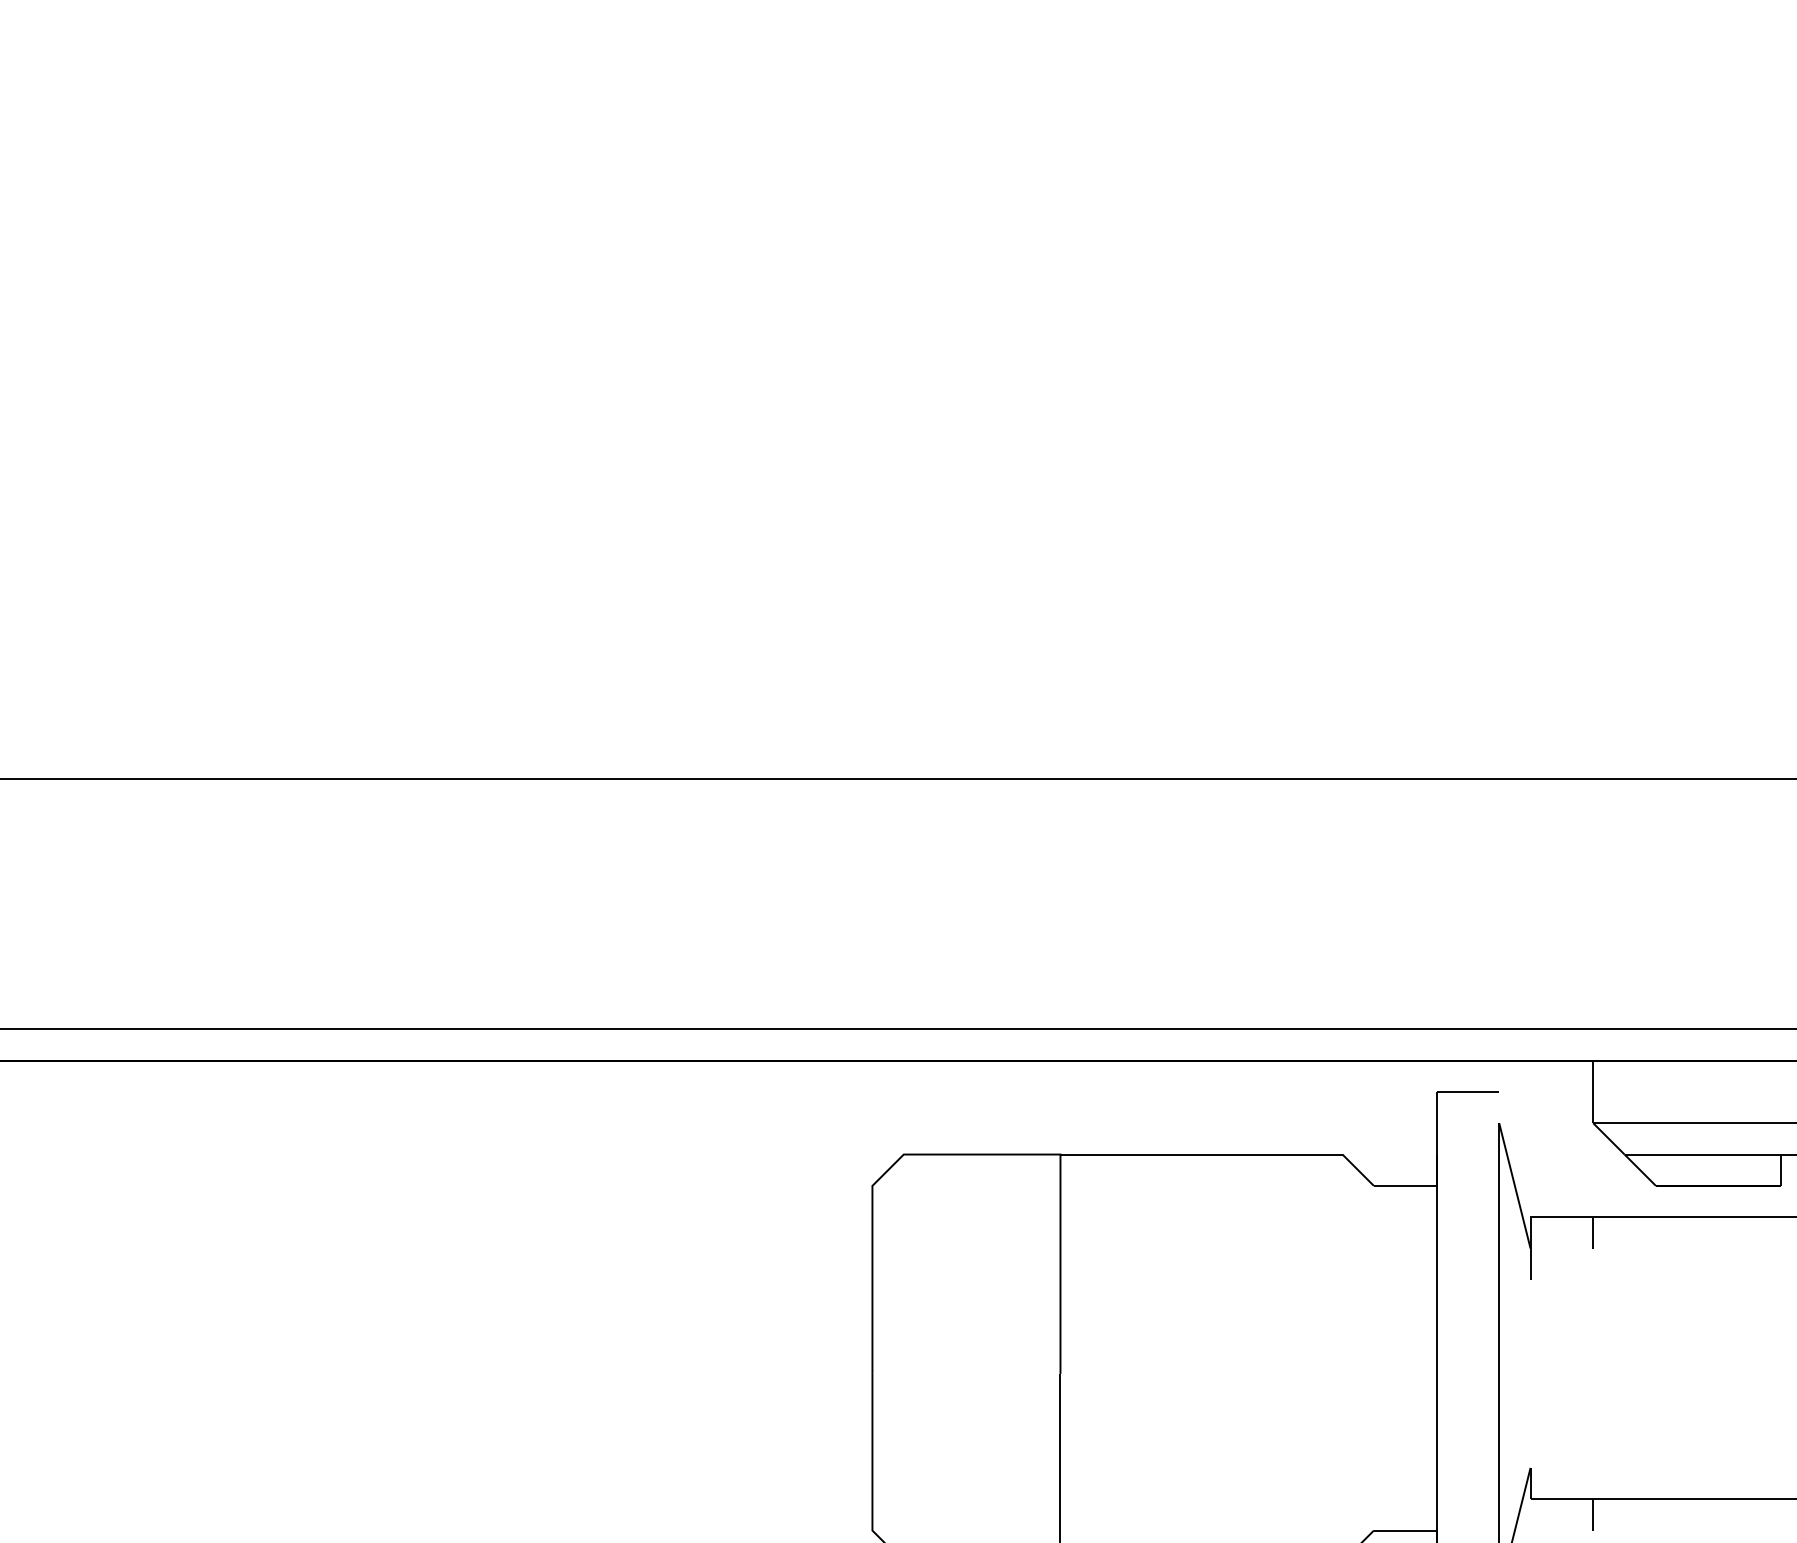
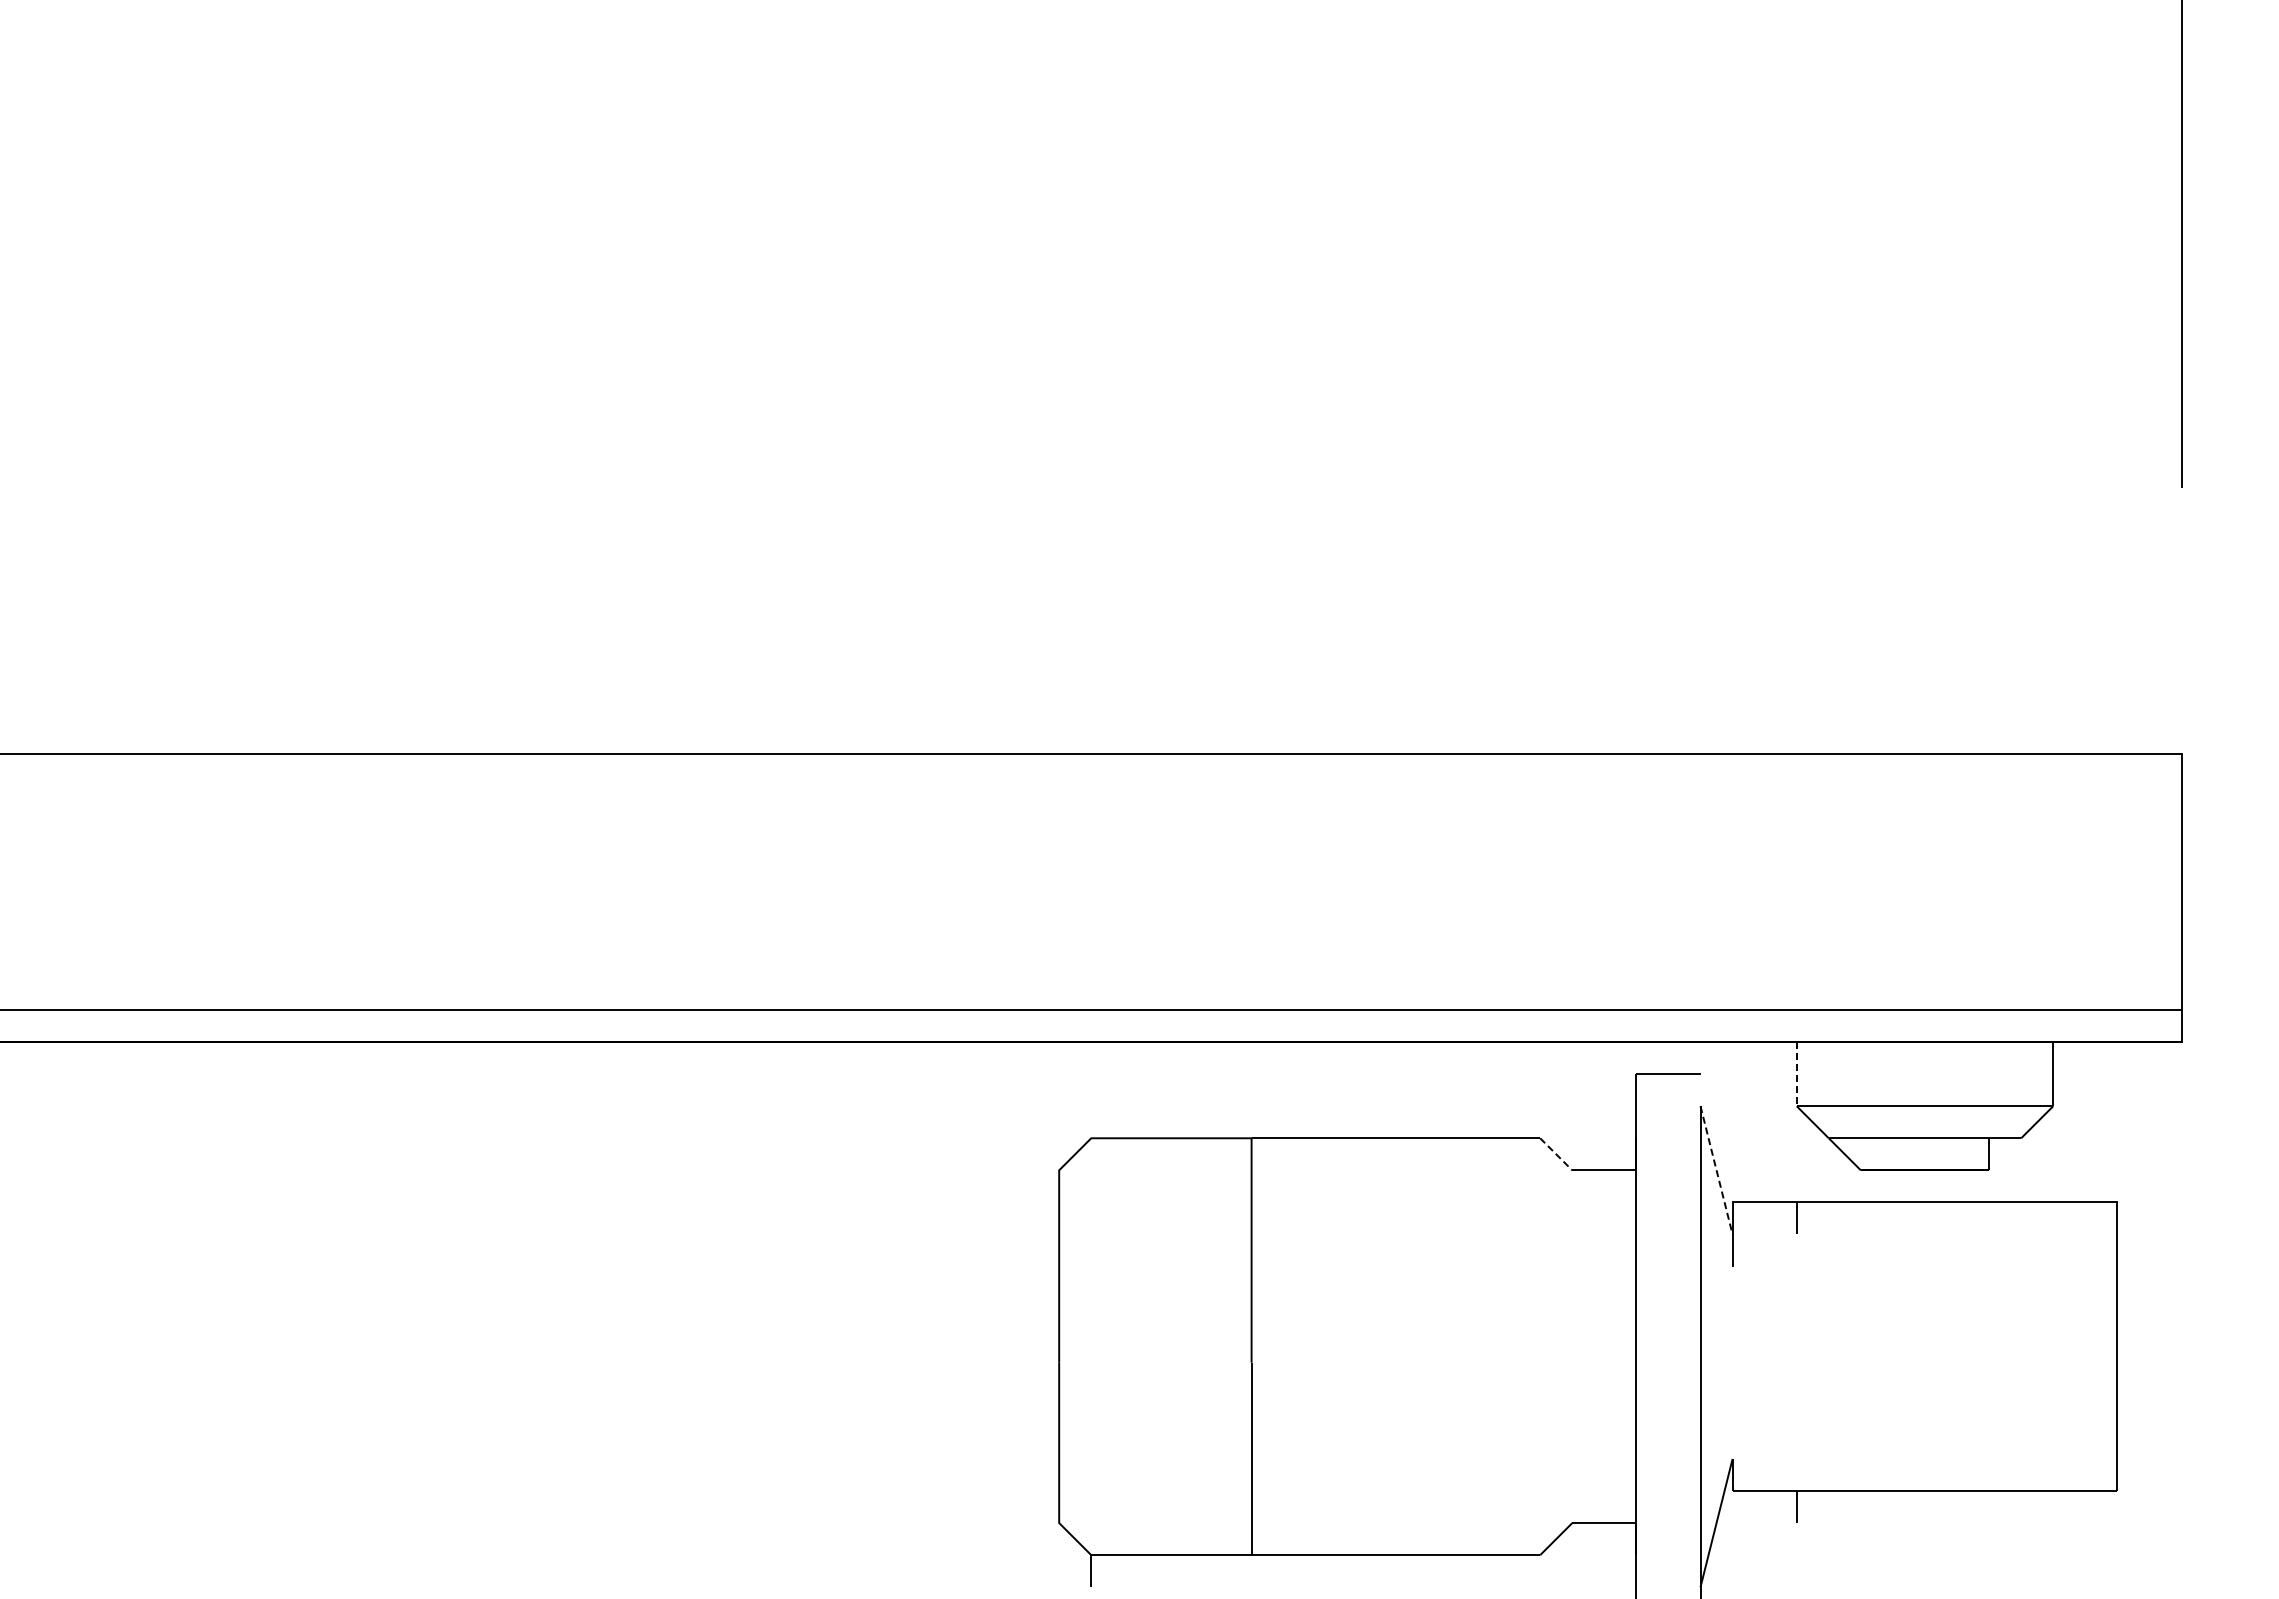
line: (1593, 1092) -> (1796, 1074), solid -> dashed
line: (1358, 1170) -> (1556, 1154), solid -> dashed
line: (1514, 1186) -> (1716, 1170), solid -> dashed

